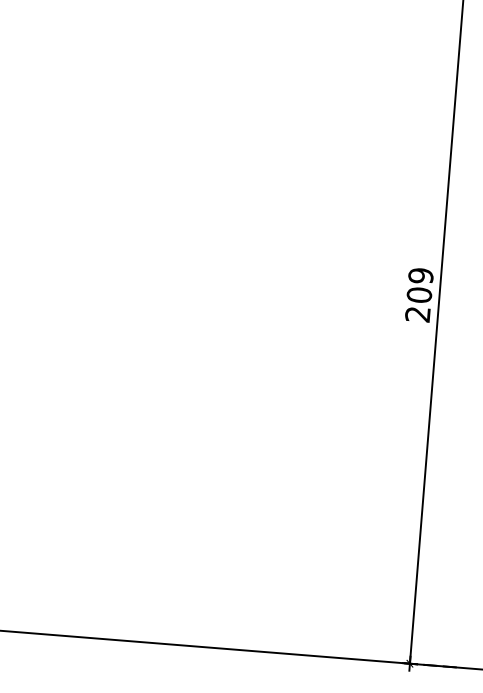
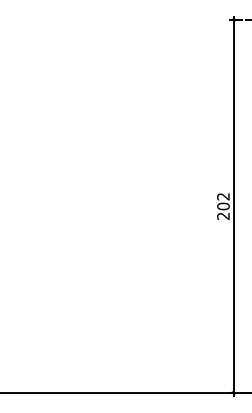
text: (421, 275) -> (223, 196), 209 -> 202

